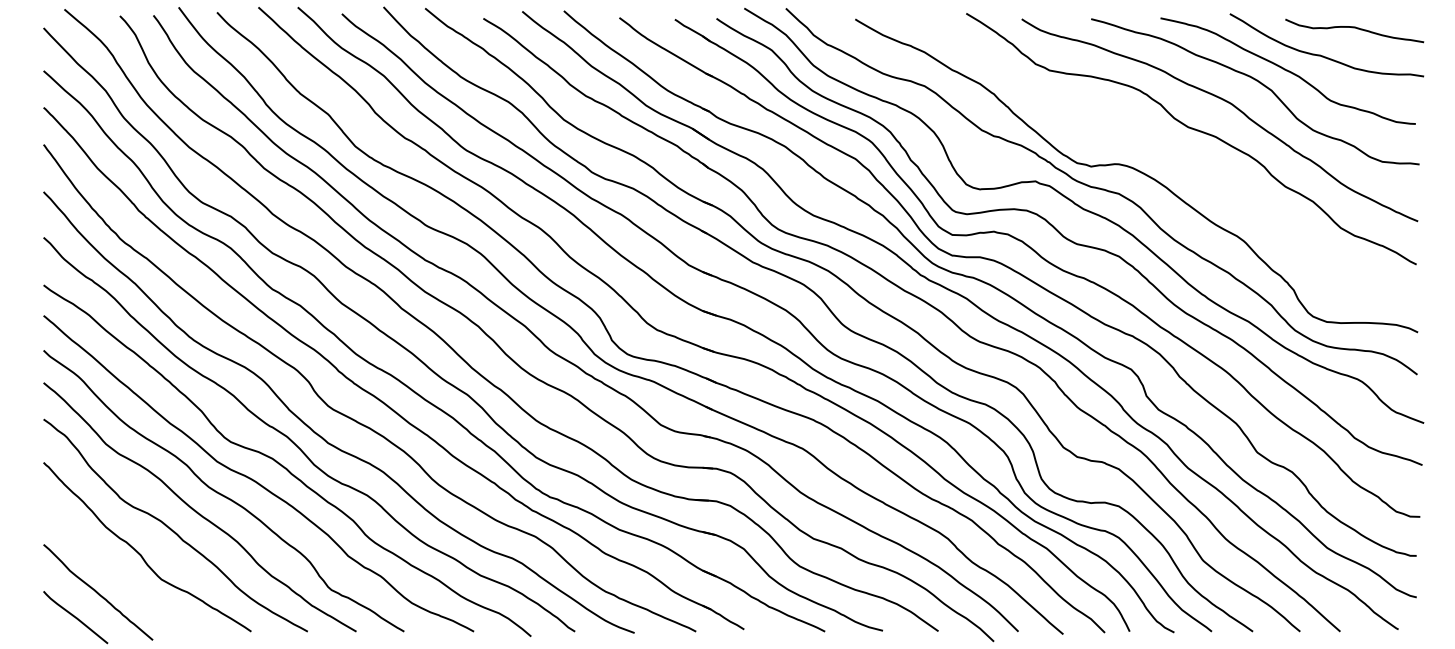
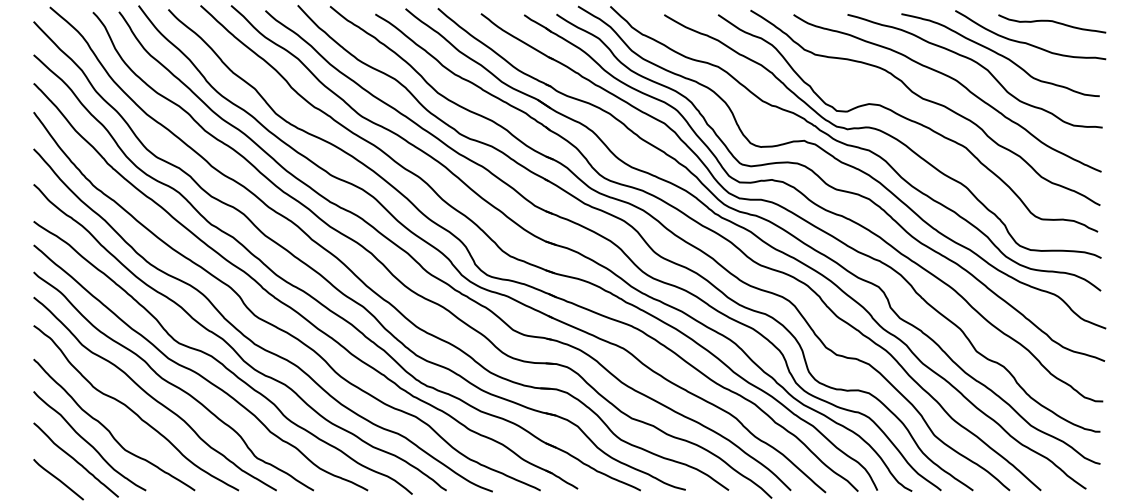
curve: (1170, 155) -> (909, 120), added
curve: (113, 568) -> (87, 441), added

